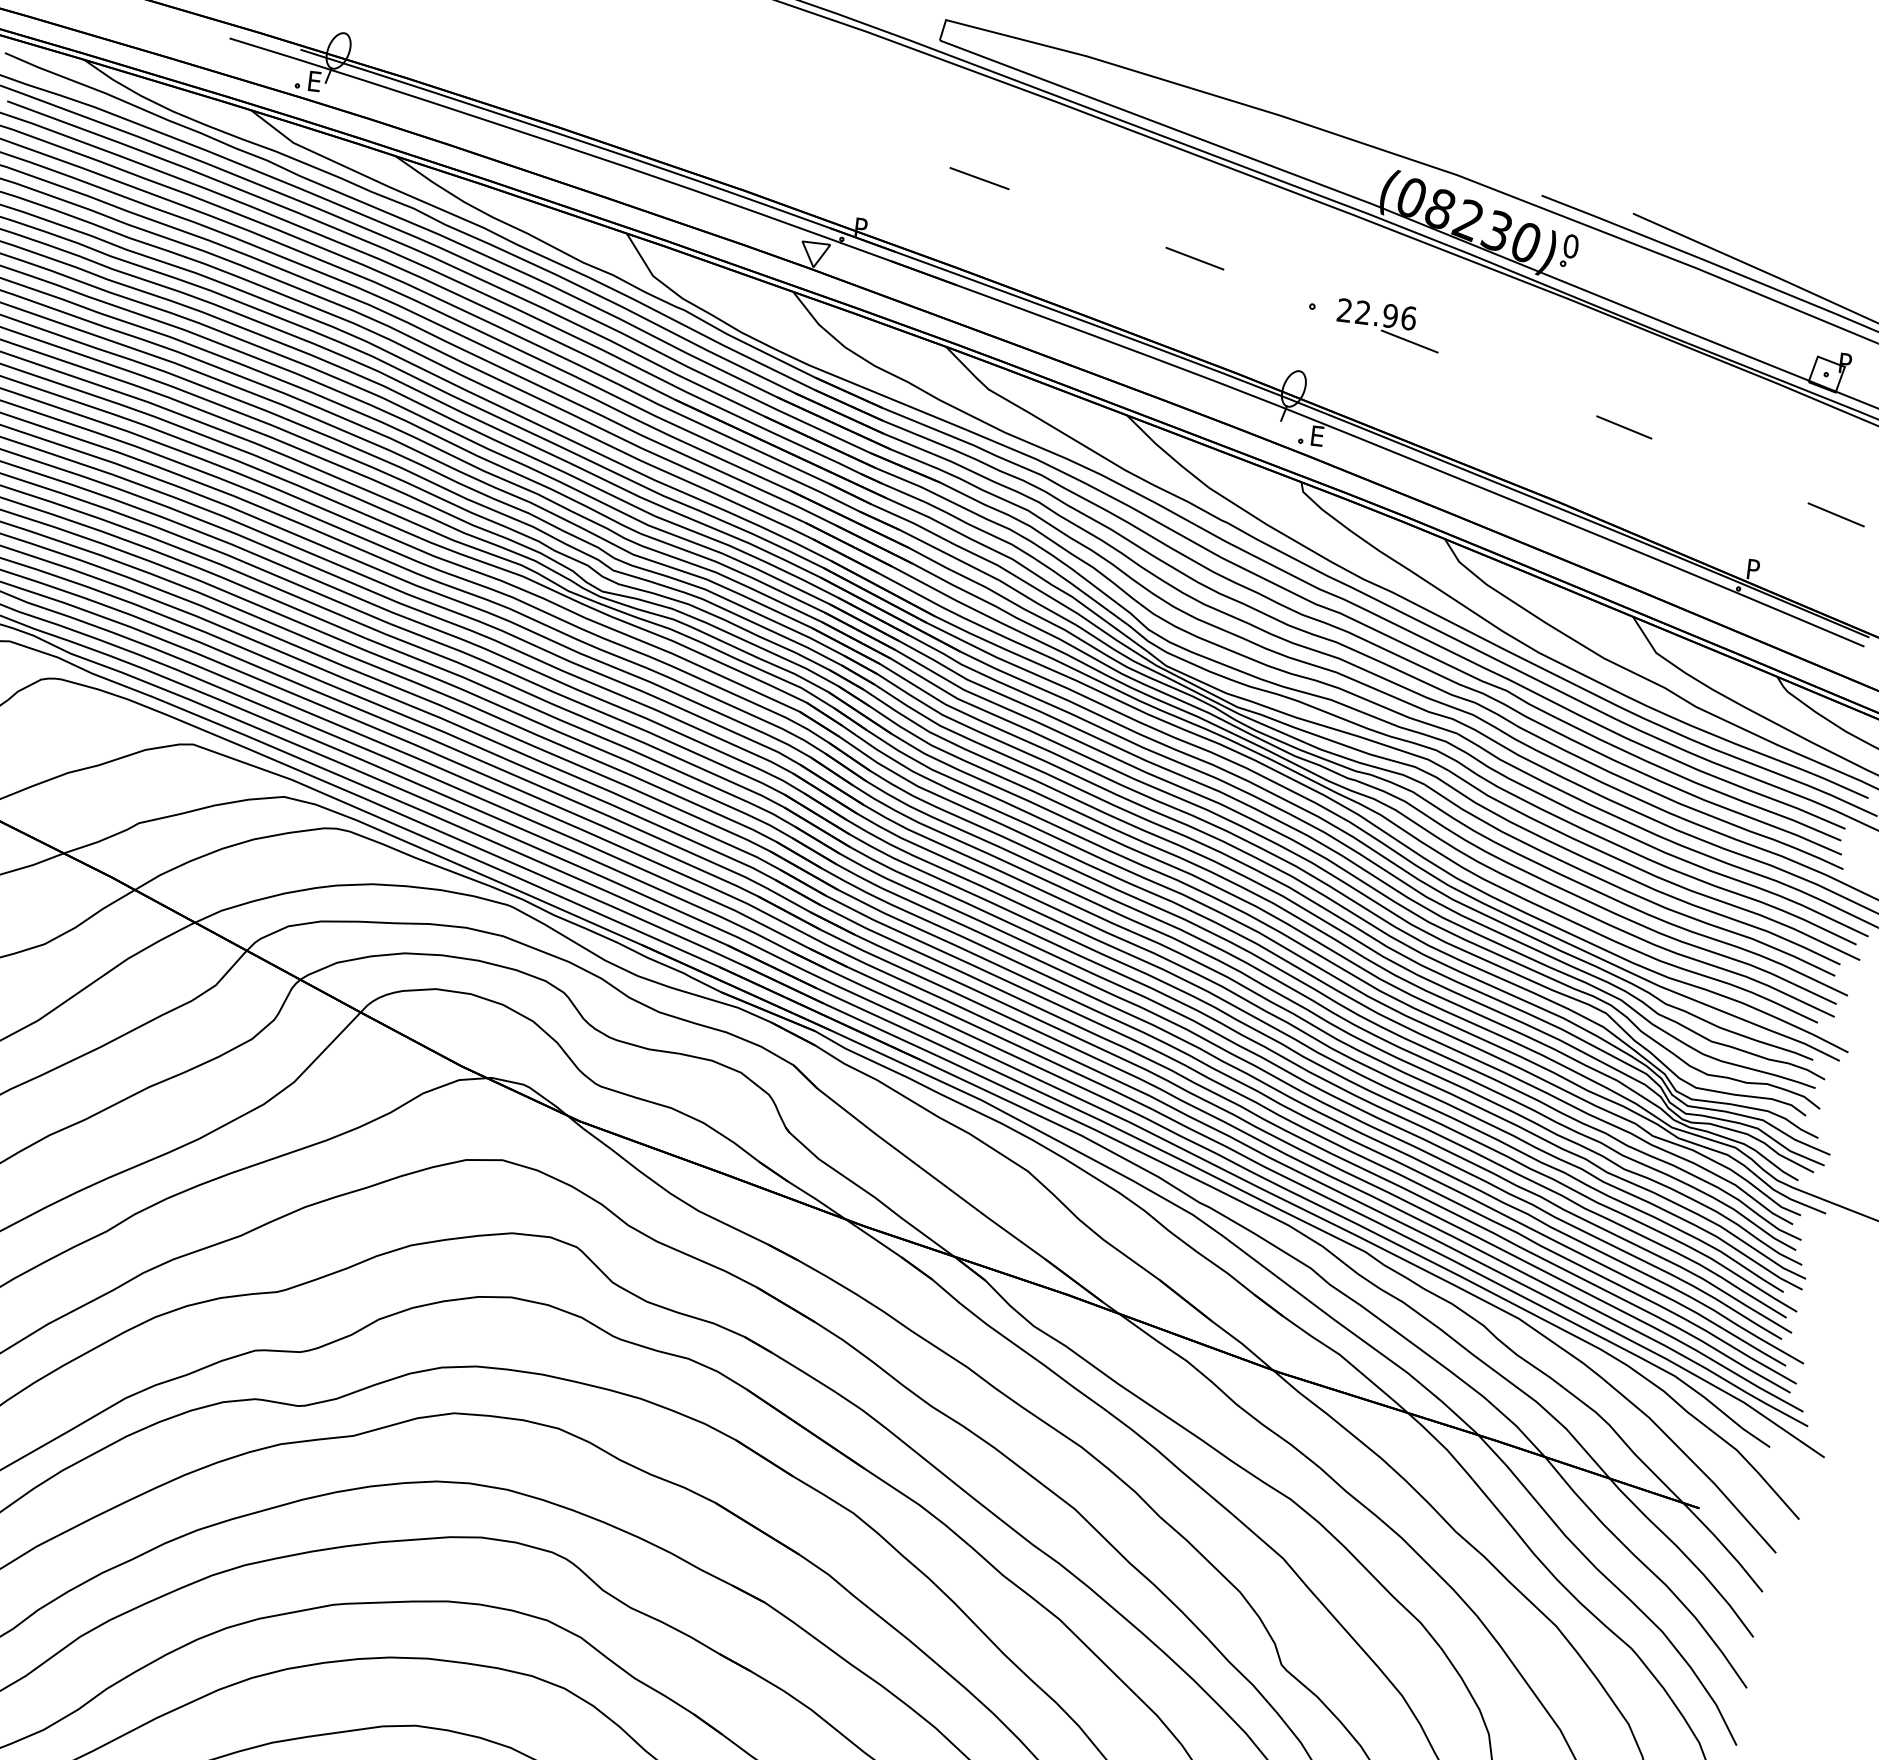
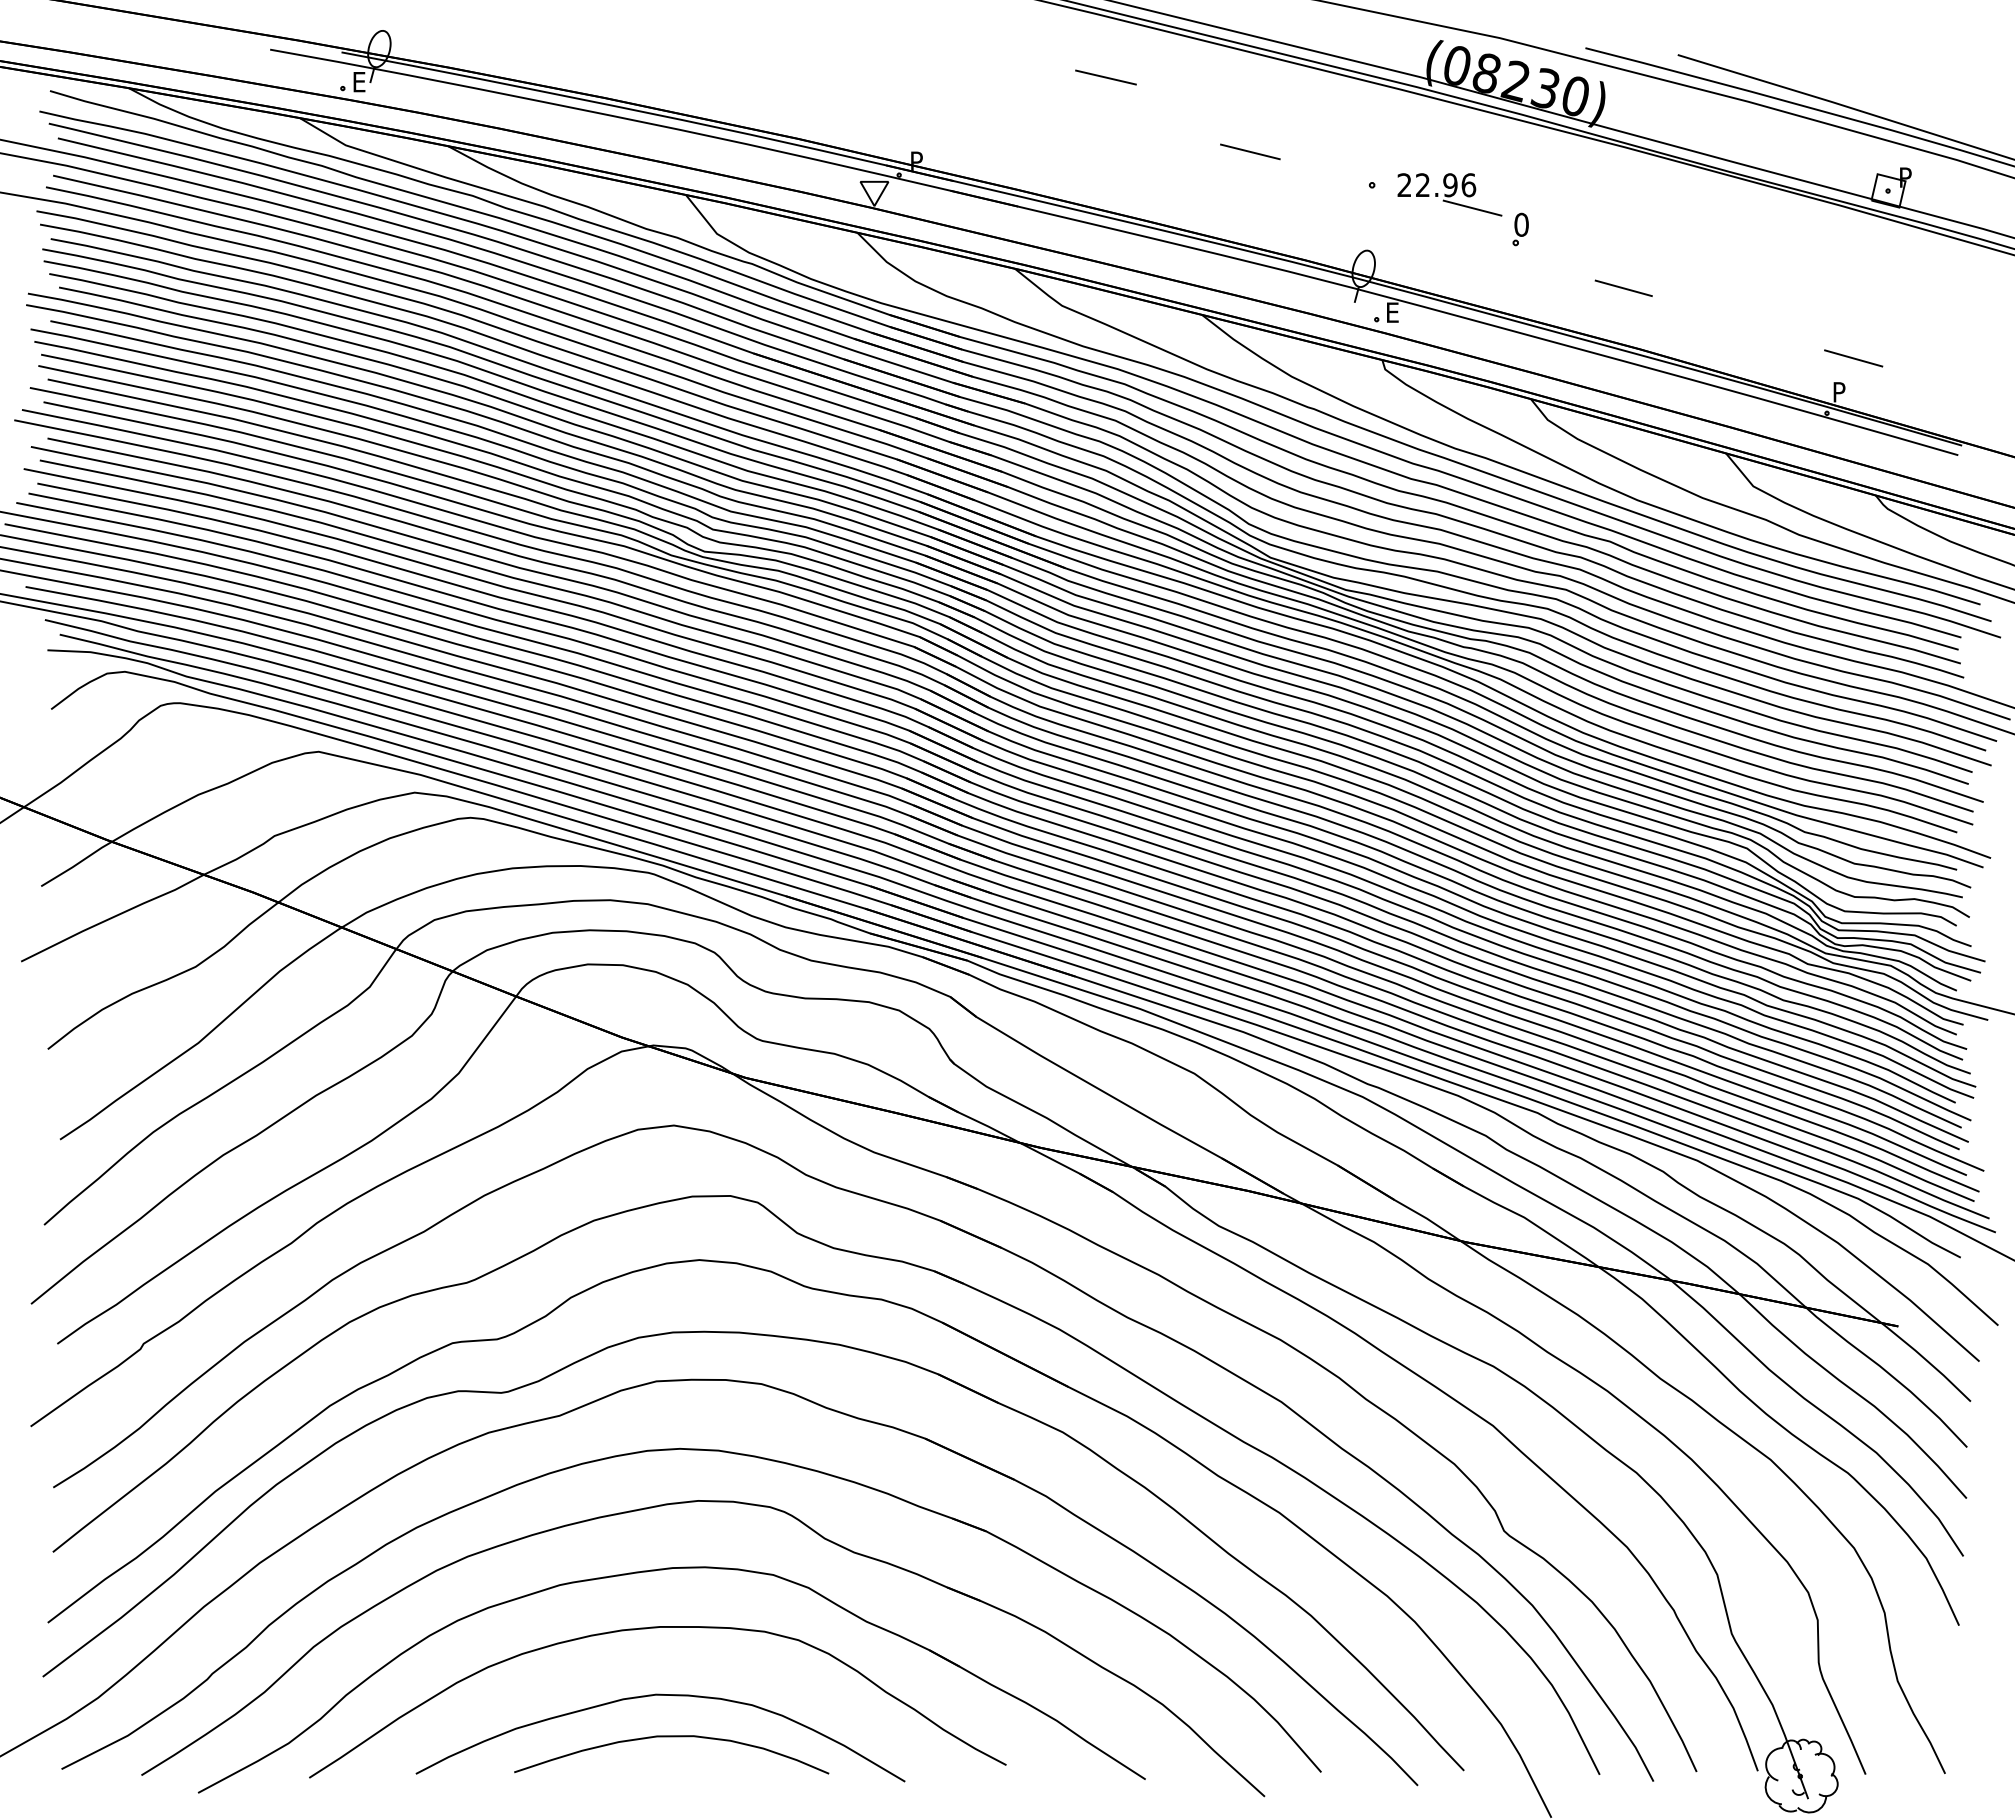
line: (979, 178) -> (1105, 77), moved
part: (1569, 250) -> (1520, 229), moved
line: (1624, 426) -> (1623, 287), moved
line: (1836, 514) -> (1853, 358), moved

